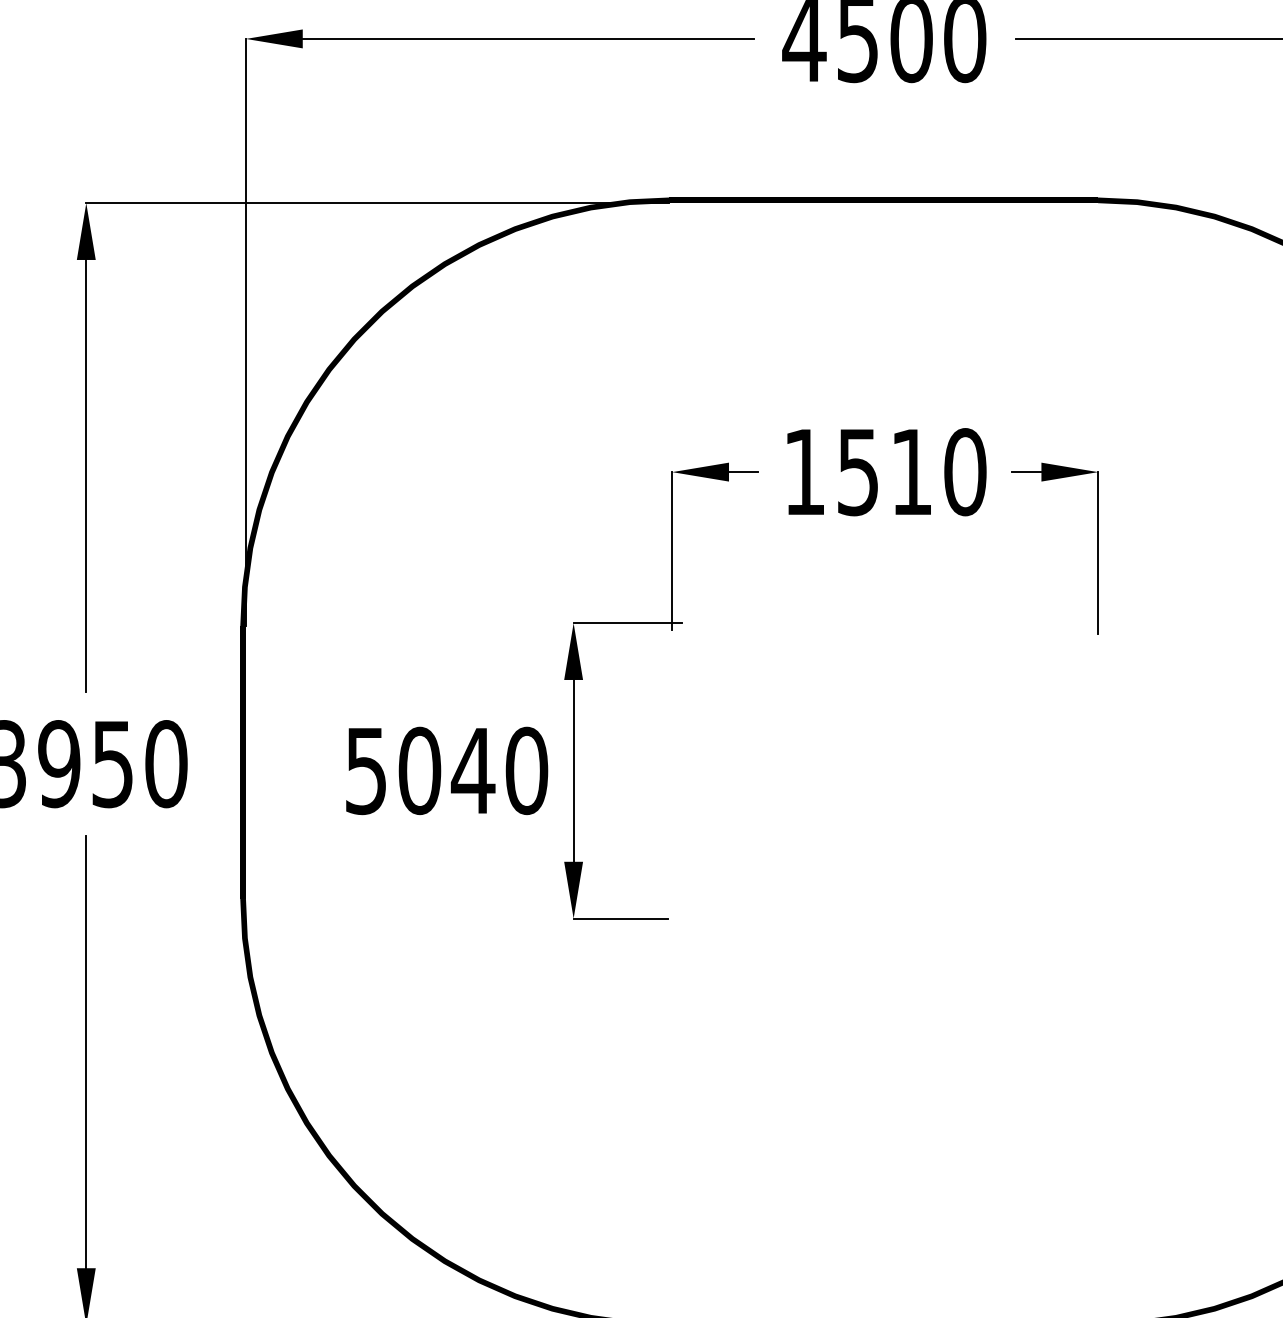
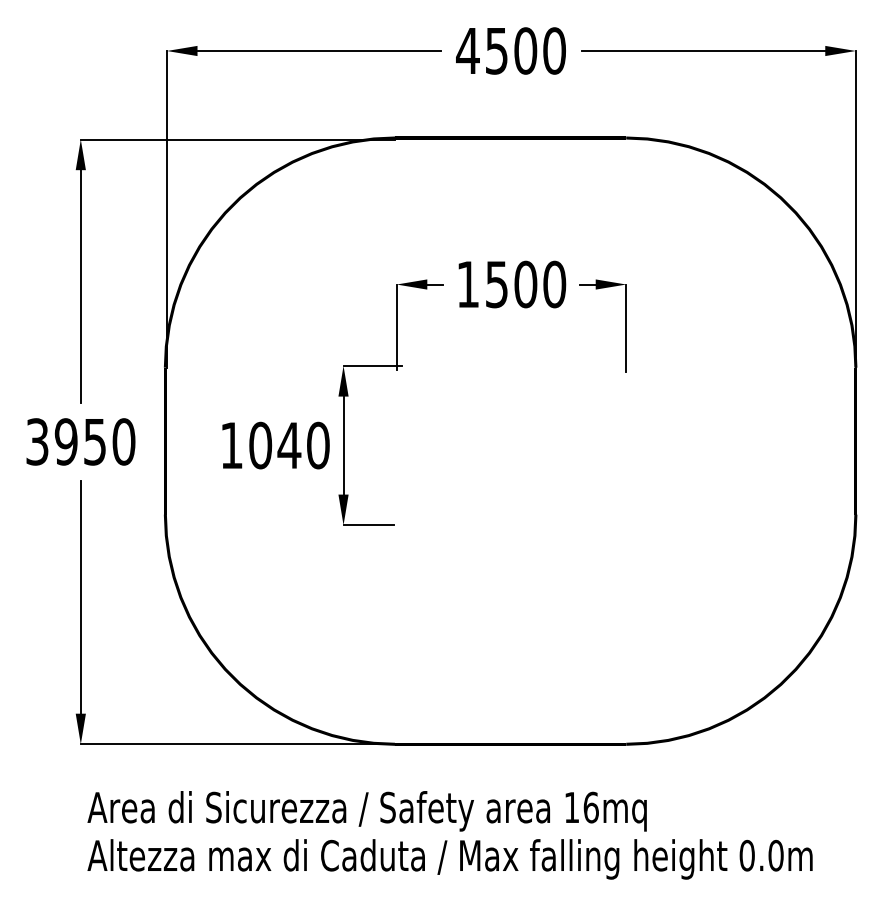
text: (911, 472) -> (525, 284), 1510 -> 1500
text: (365, 770) -> (231, 445), 5040 -> 1040

